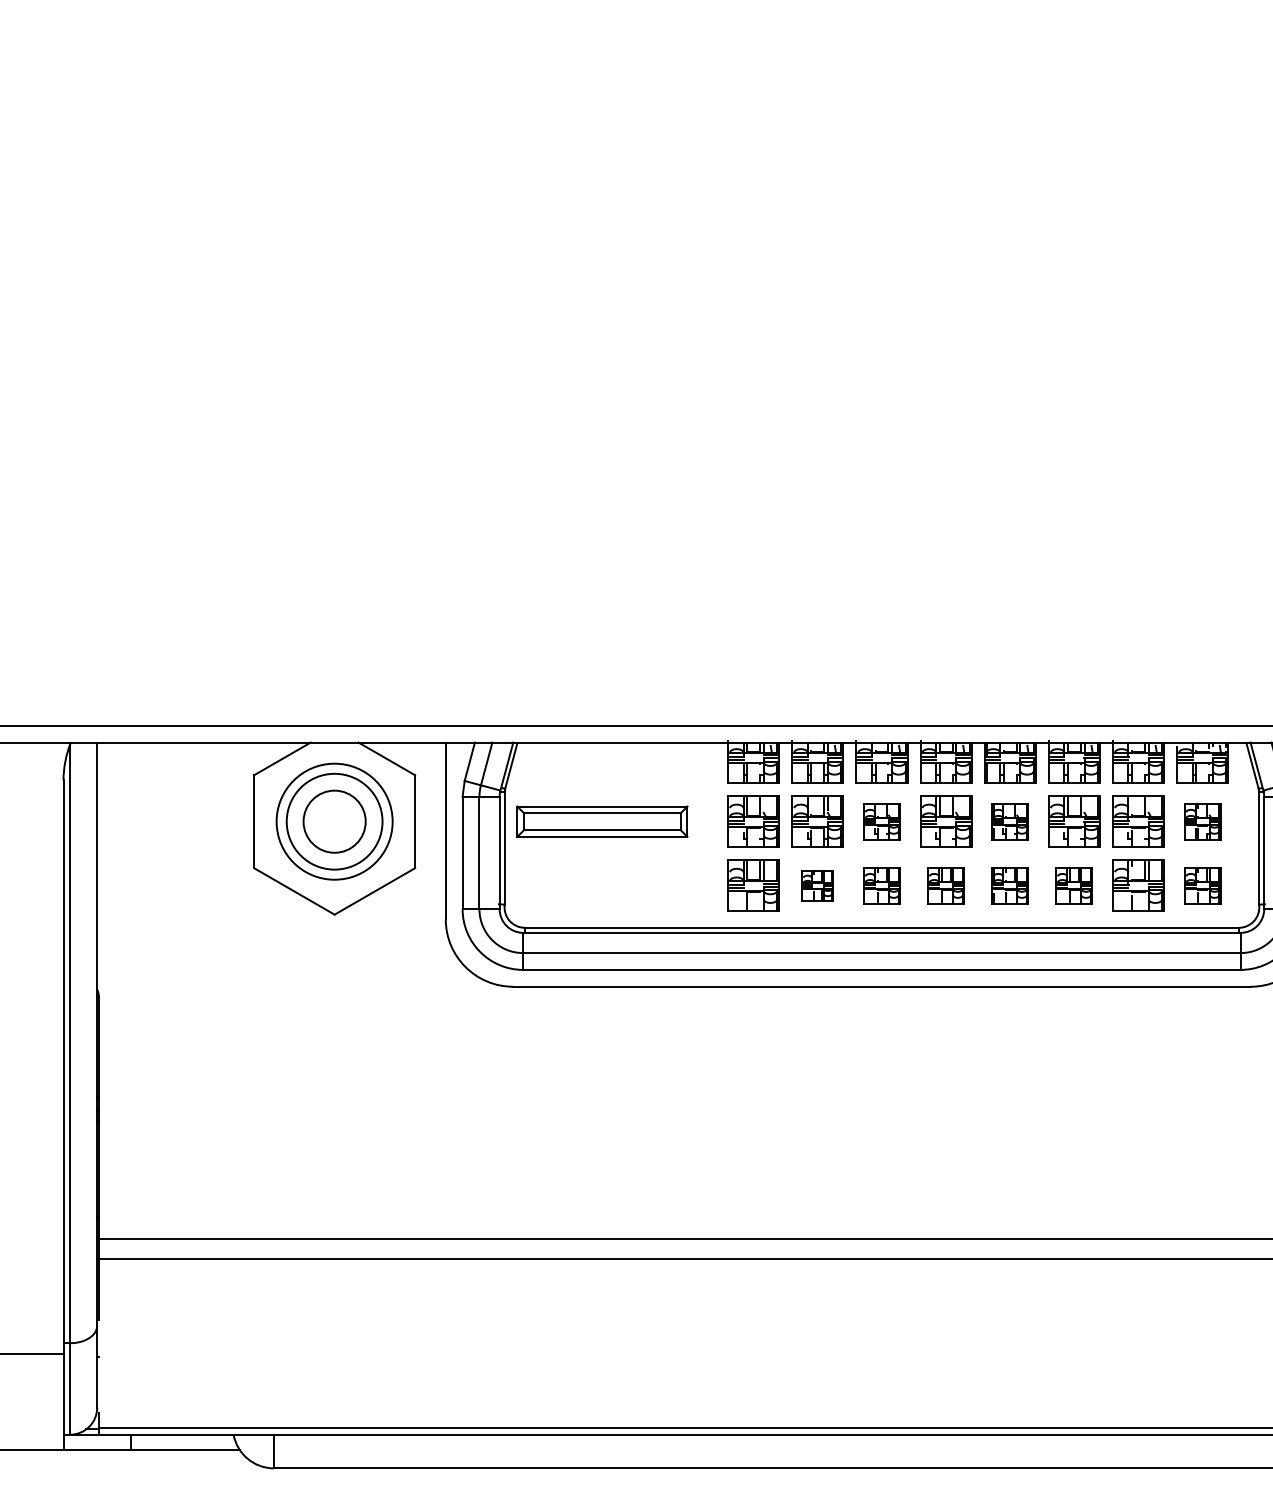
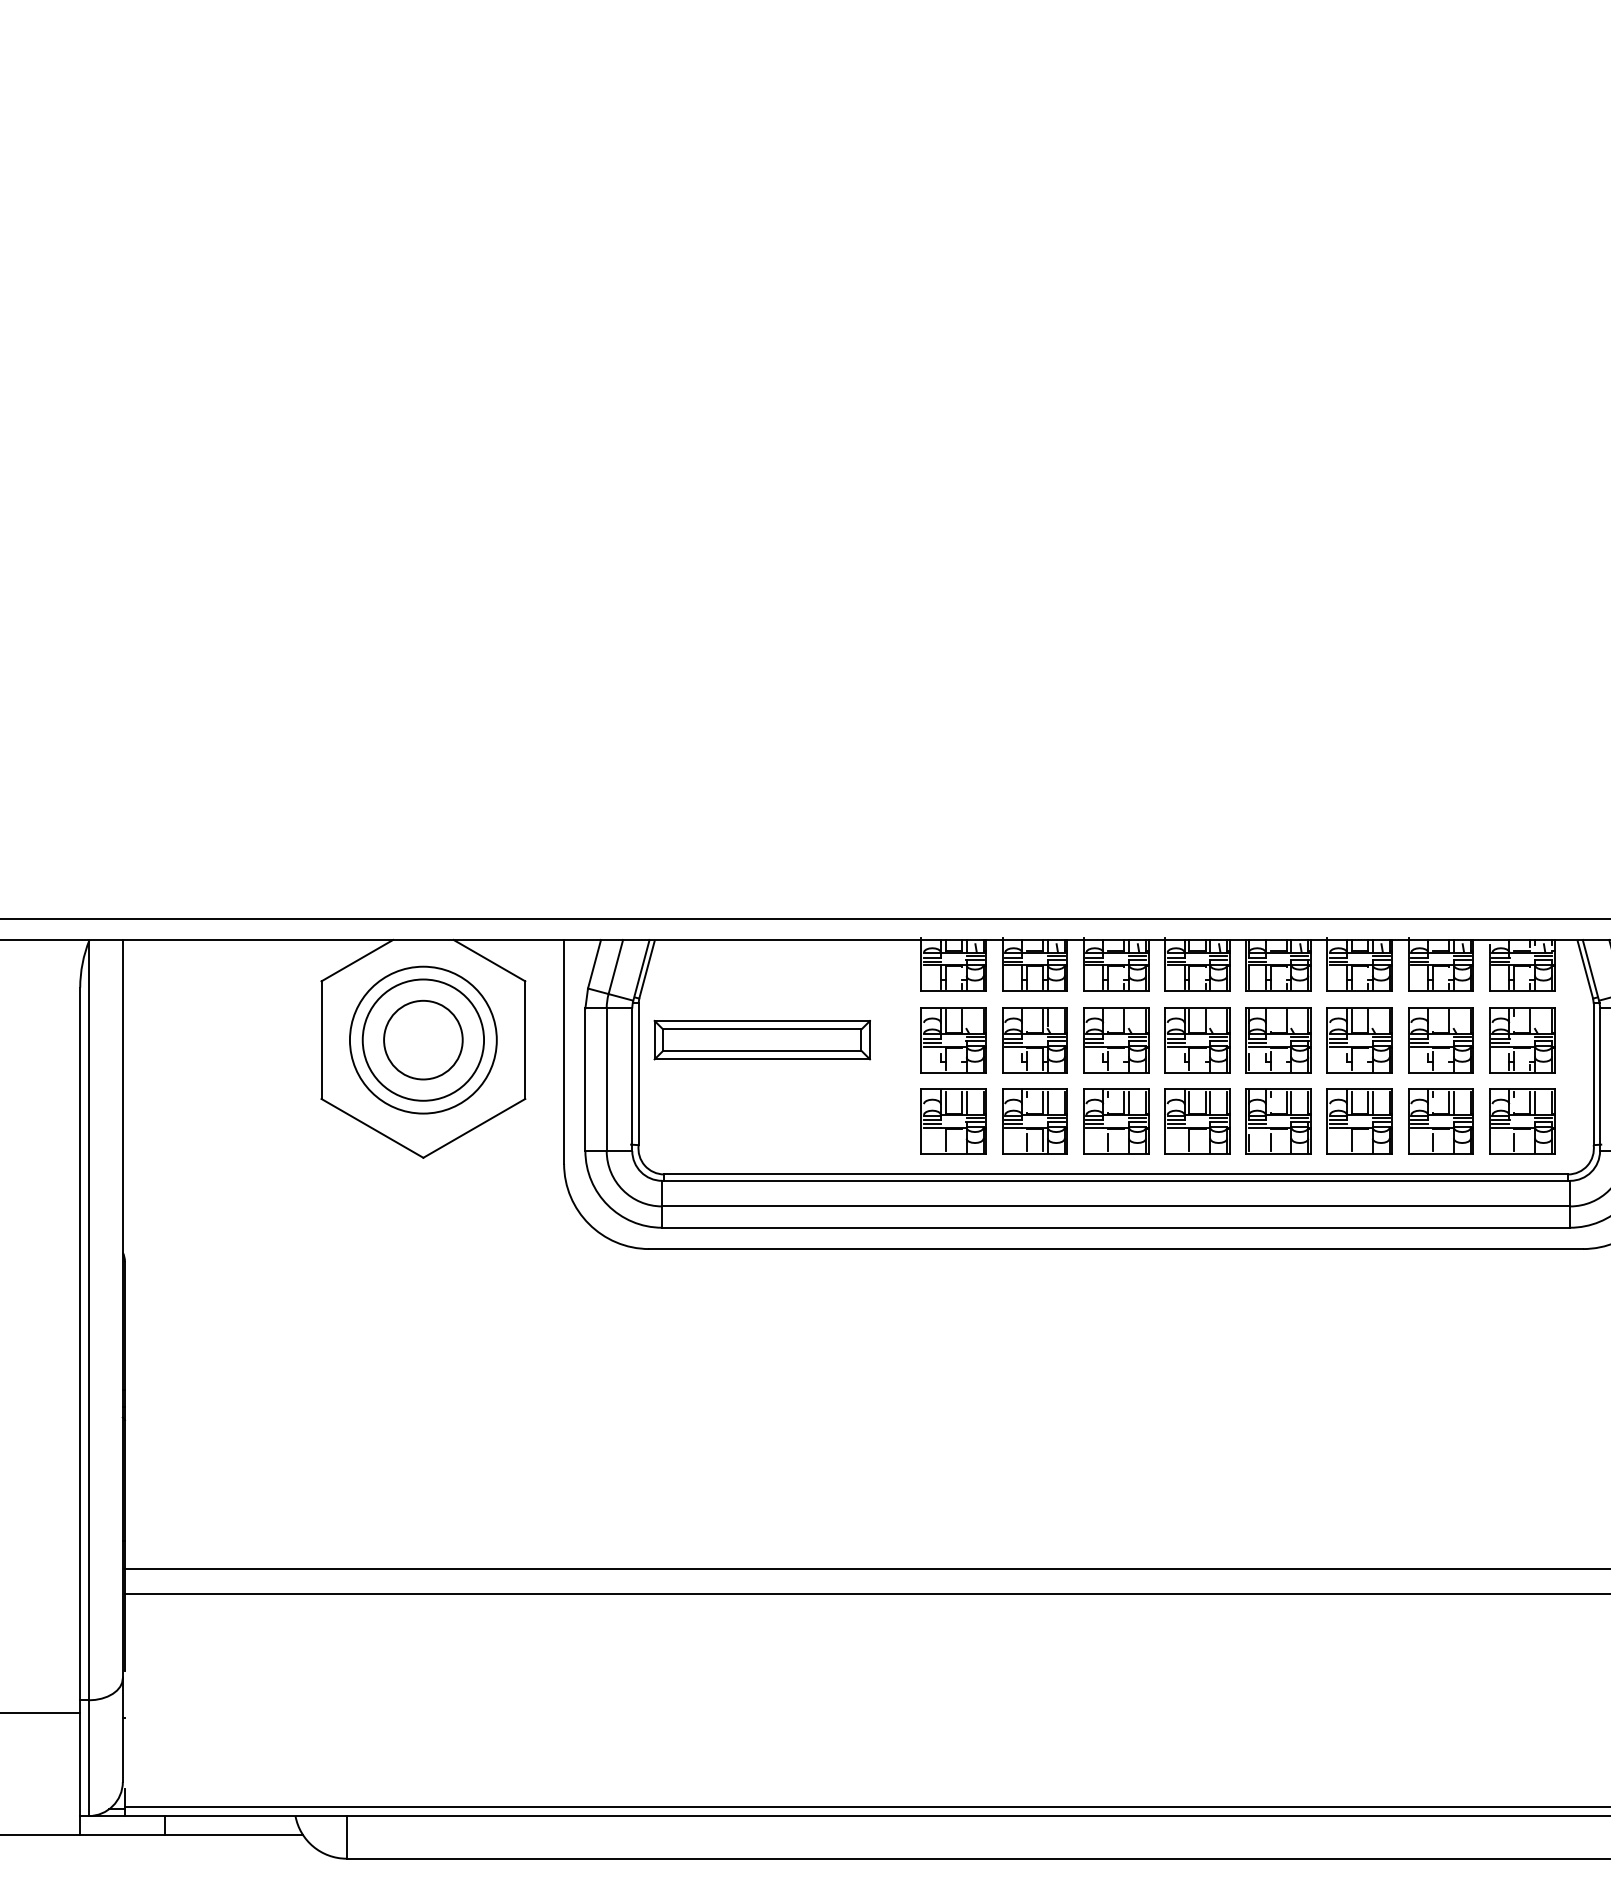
part: (882, 821) -> (1116, 1040), size x1.43
part: (1010, 821) -> (1278, 1040), size x1.43
part: (1202, 821) -> (1522, 1040), size x1.43
part: (817, 885) -> (1034, 1121), size x1.67
part: (882, 885) -> (1116, 1121), size x1.43
part: (946, 885) -> (1197, 1121), size x1.43
part: (1010, 885) -> (1278, 1121), size x1.43
part: (1074, 885) -> (1359, 1121), size x1.43
part: (1202, 885) -> (1522, 1121), size x1.43

